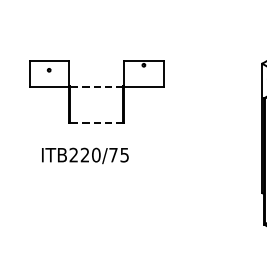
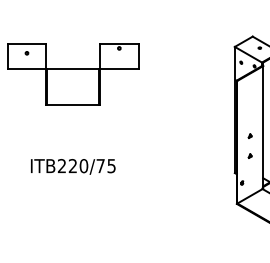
line: (95, 86) -> (72, 69), dashed -> solid
line: (95, 123) -> (72, 105), dashed -> solid
text: (85, 155) -> (73, 166), moved

